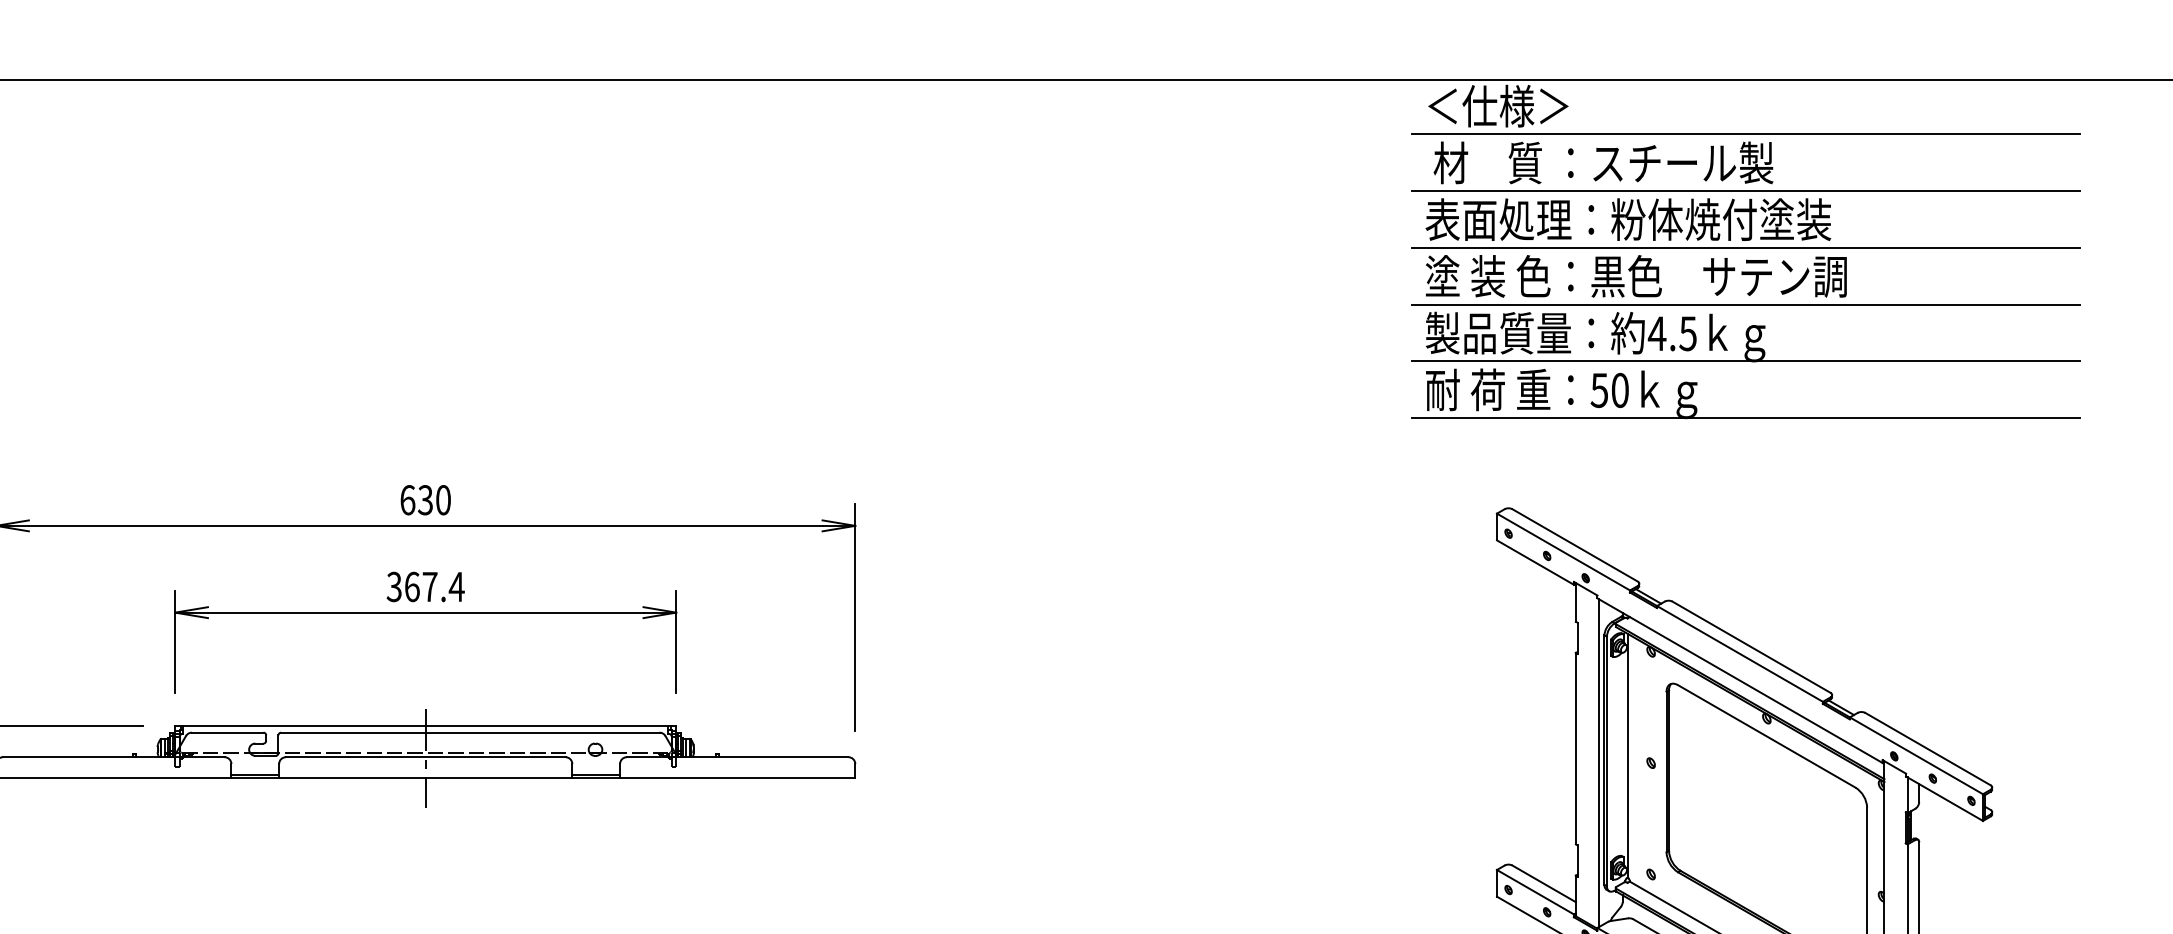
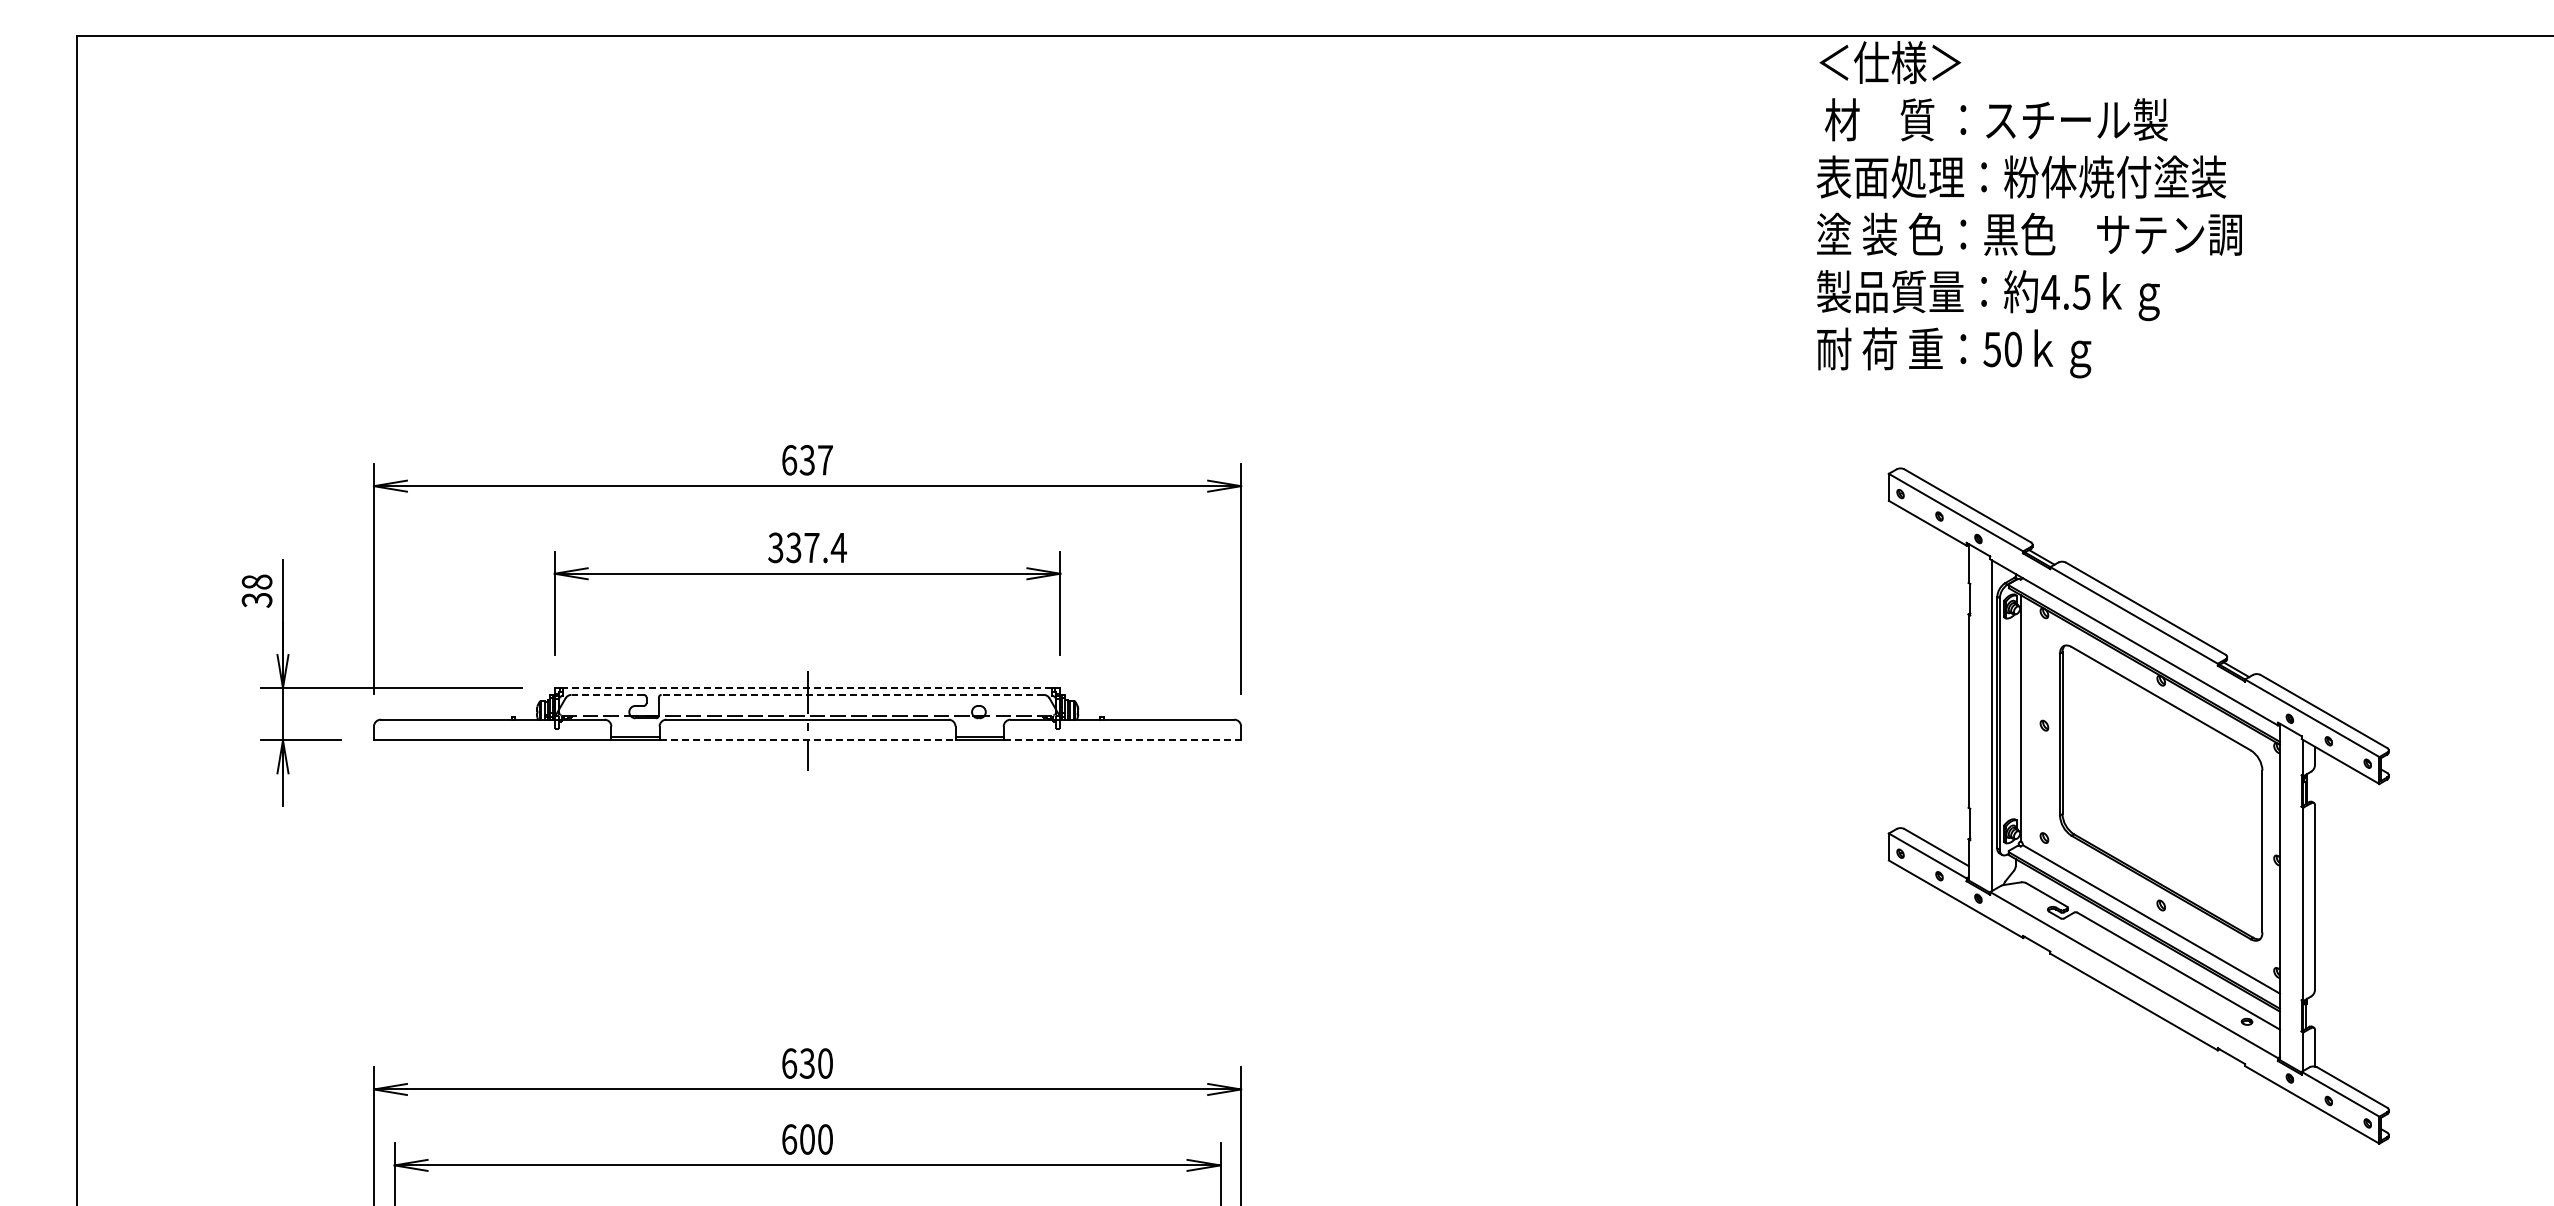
line: (1746, 134) -> (2140, 91), removed
line: (1746, 191) -> (2140, 148), removed
line: (1746, 247) -> (2140, 205), removed
line: (1746, 304) -> (2140, 262), removed
line: (1746, 361) -> (2140, 320), removed
line: (1746, 418) -> (2140, 377), removed
text: (443, 500) -> (825, 460), 630 -> 637
text: (411, 586) -> (793, 547), 367.4 -> 337.4
line: (425, 726) -> (807, 688), solid -> dashed
line: (227, 732) -> (607, 694), solid -> dashed
line: (470, 732) -> (852, 694), solid -> dashed
line: (425, 777) -> (807, 740), solid -> dashed
line: (737, 777) -> (1122, 740), solid -> dashed

